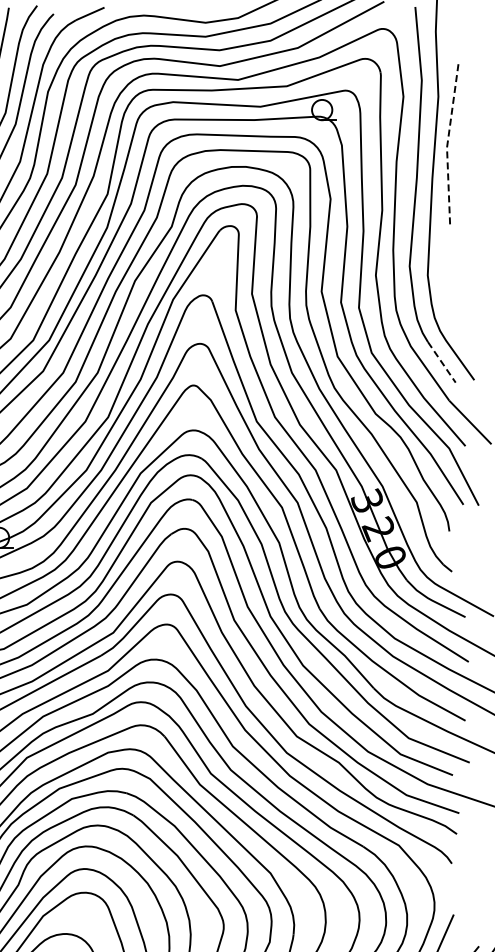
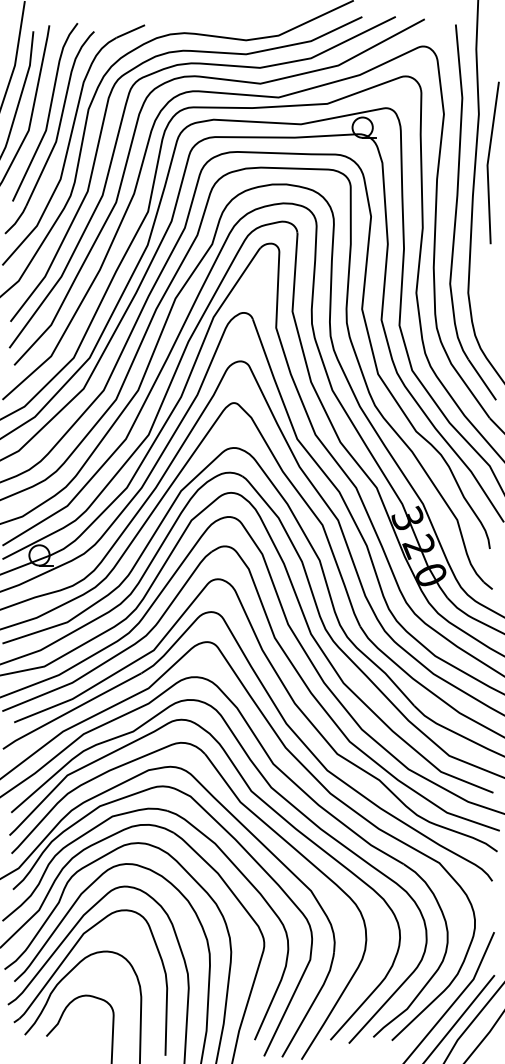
line: (447, 145) -> (487, 163), dashed -> solid
line: (442, 361) -> (482, 379), dashed -> solid

